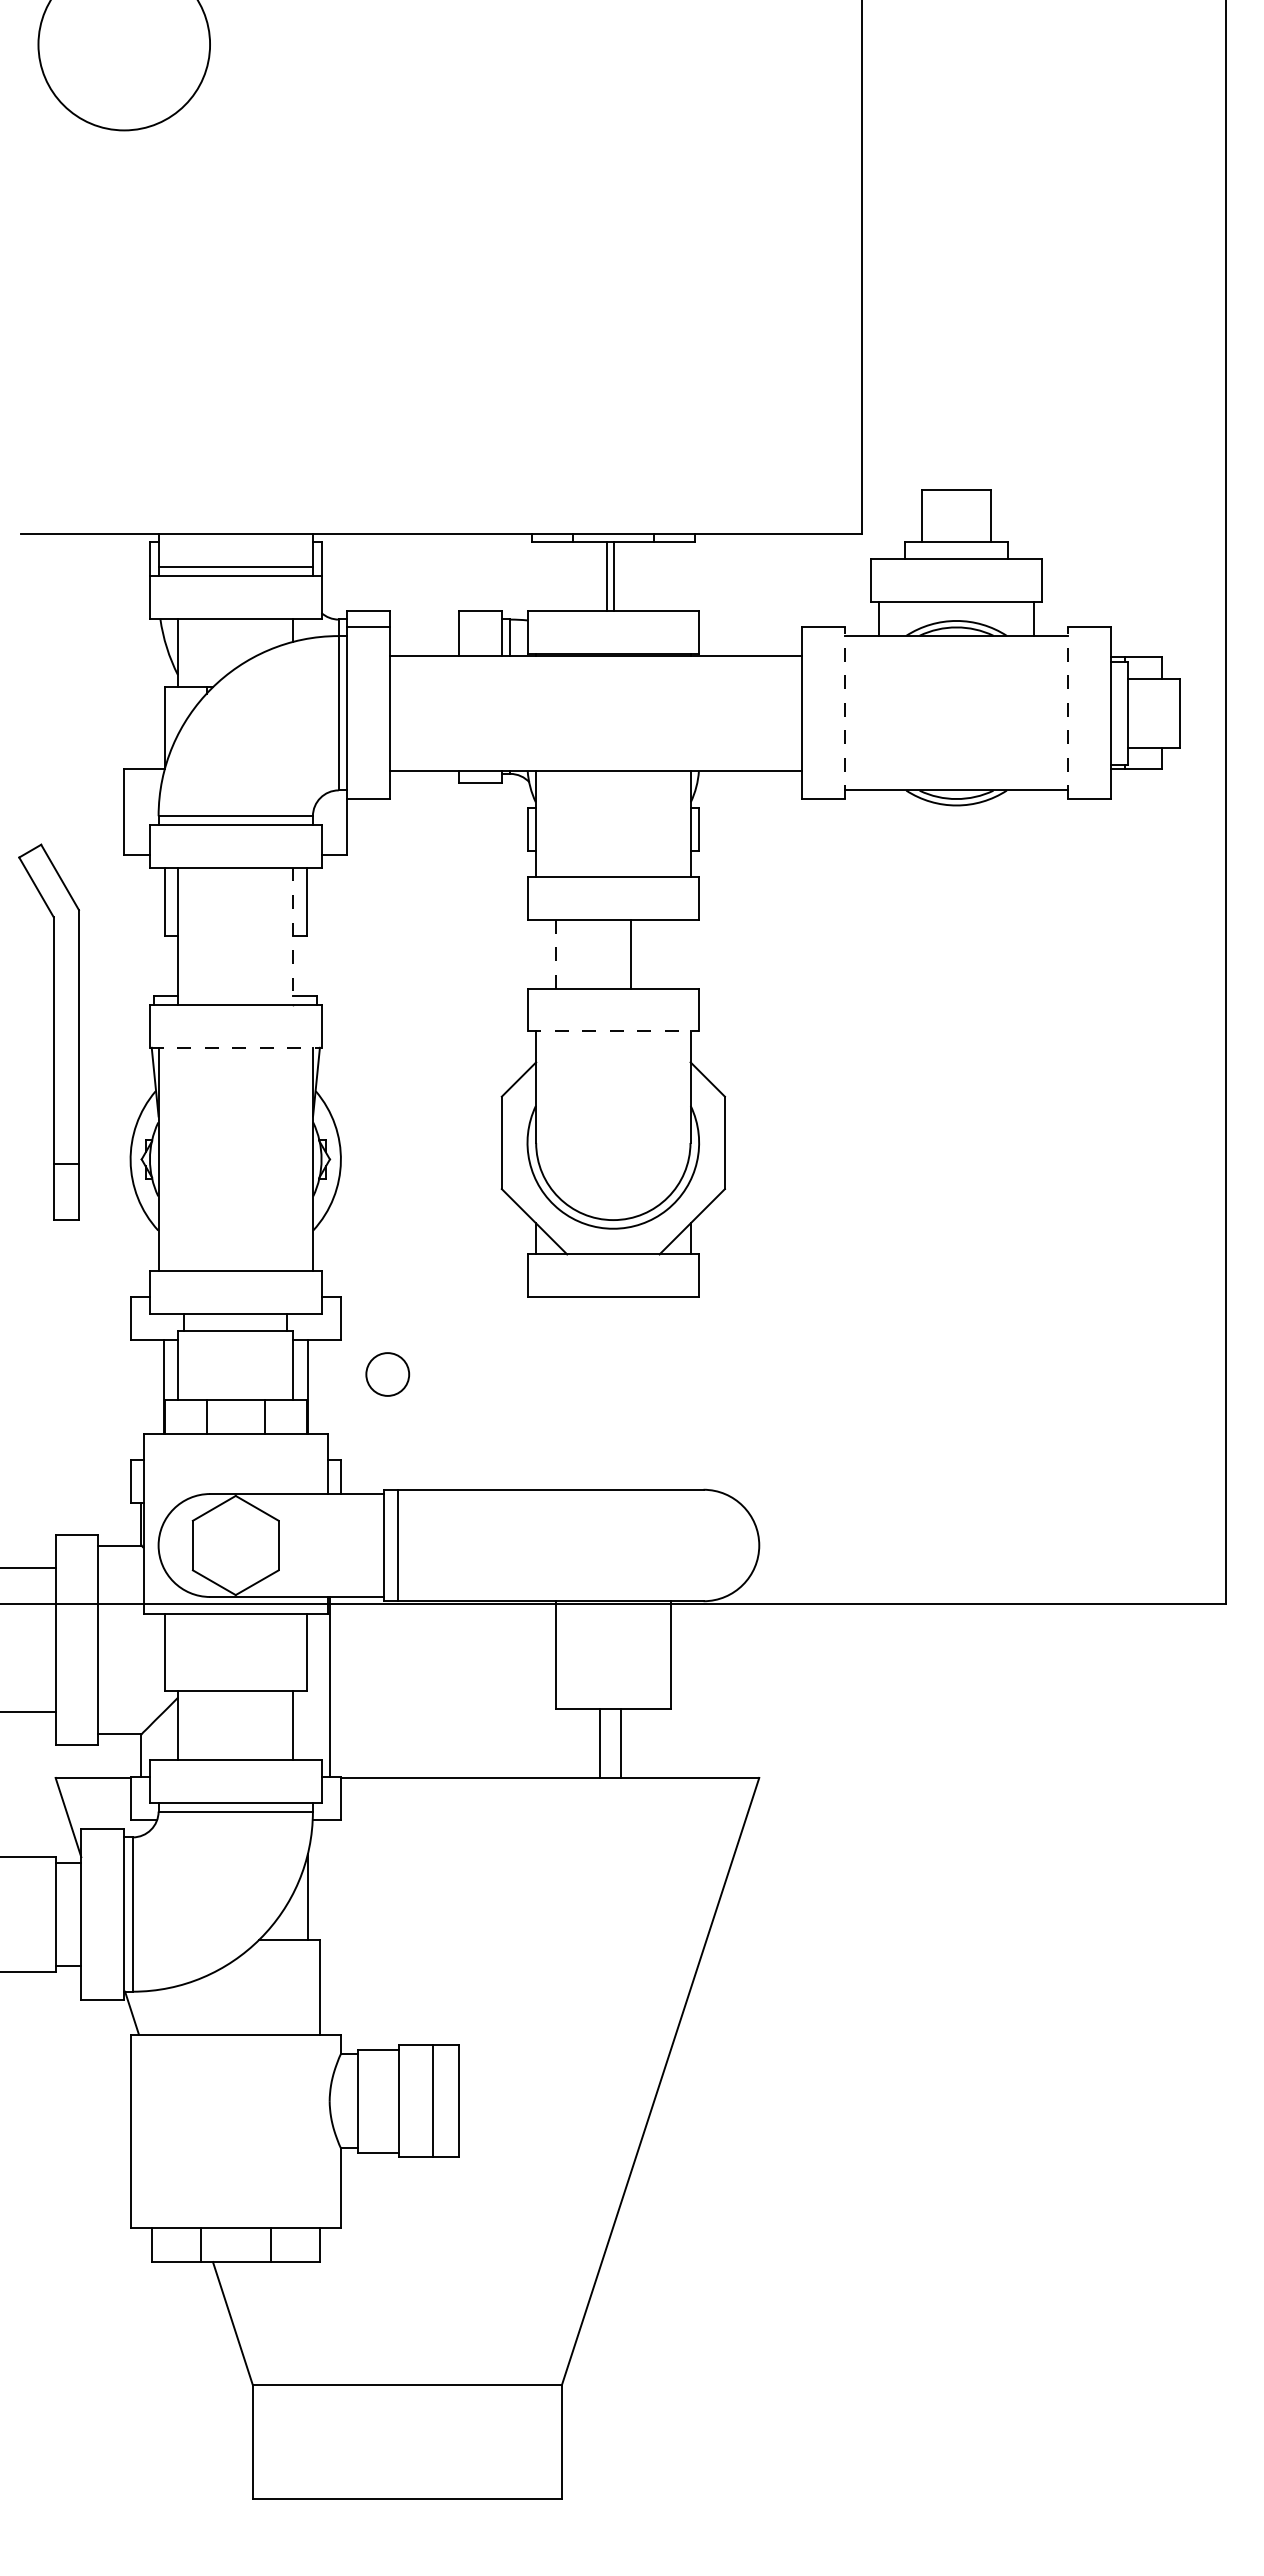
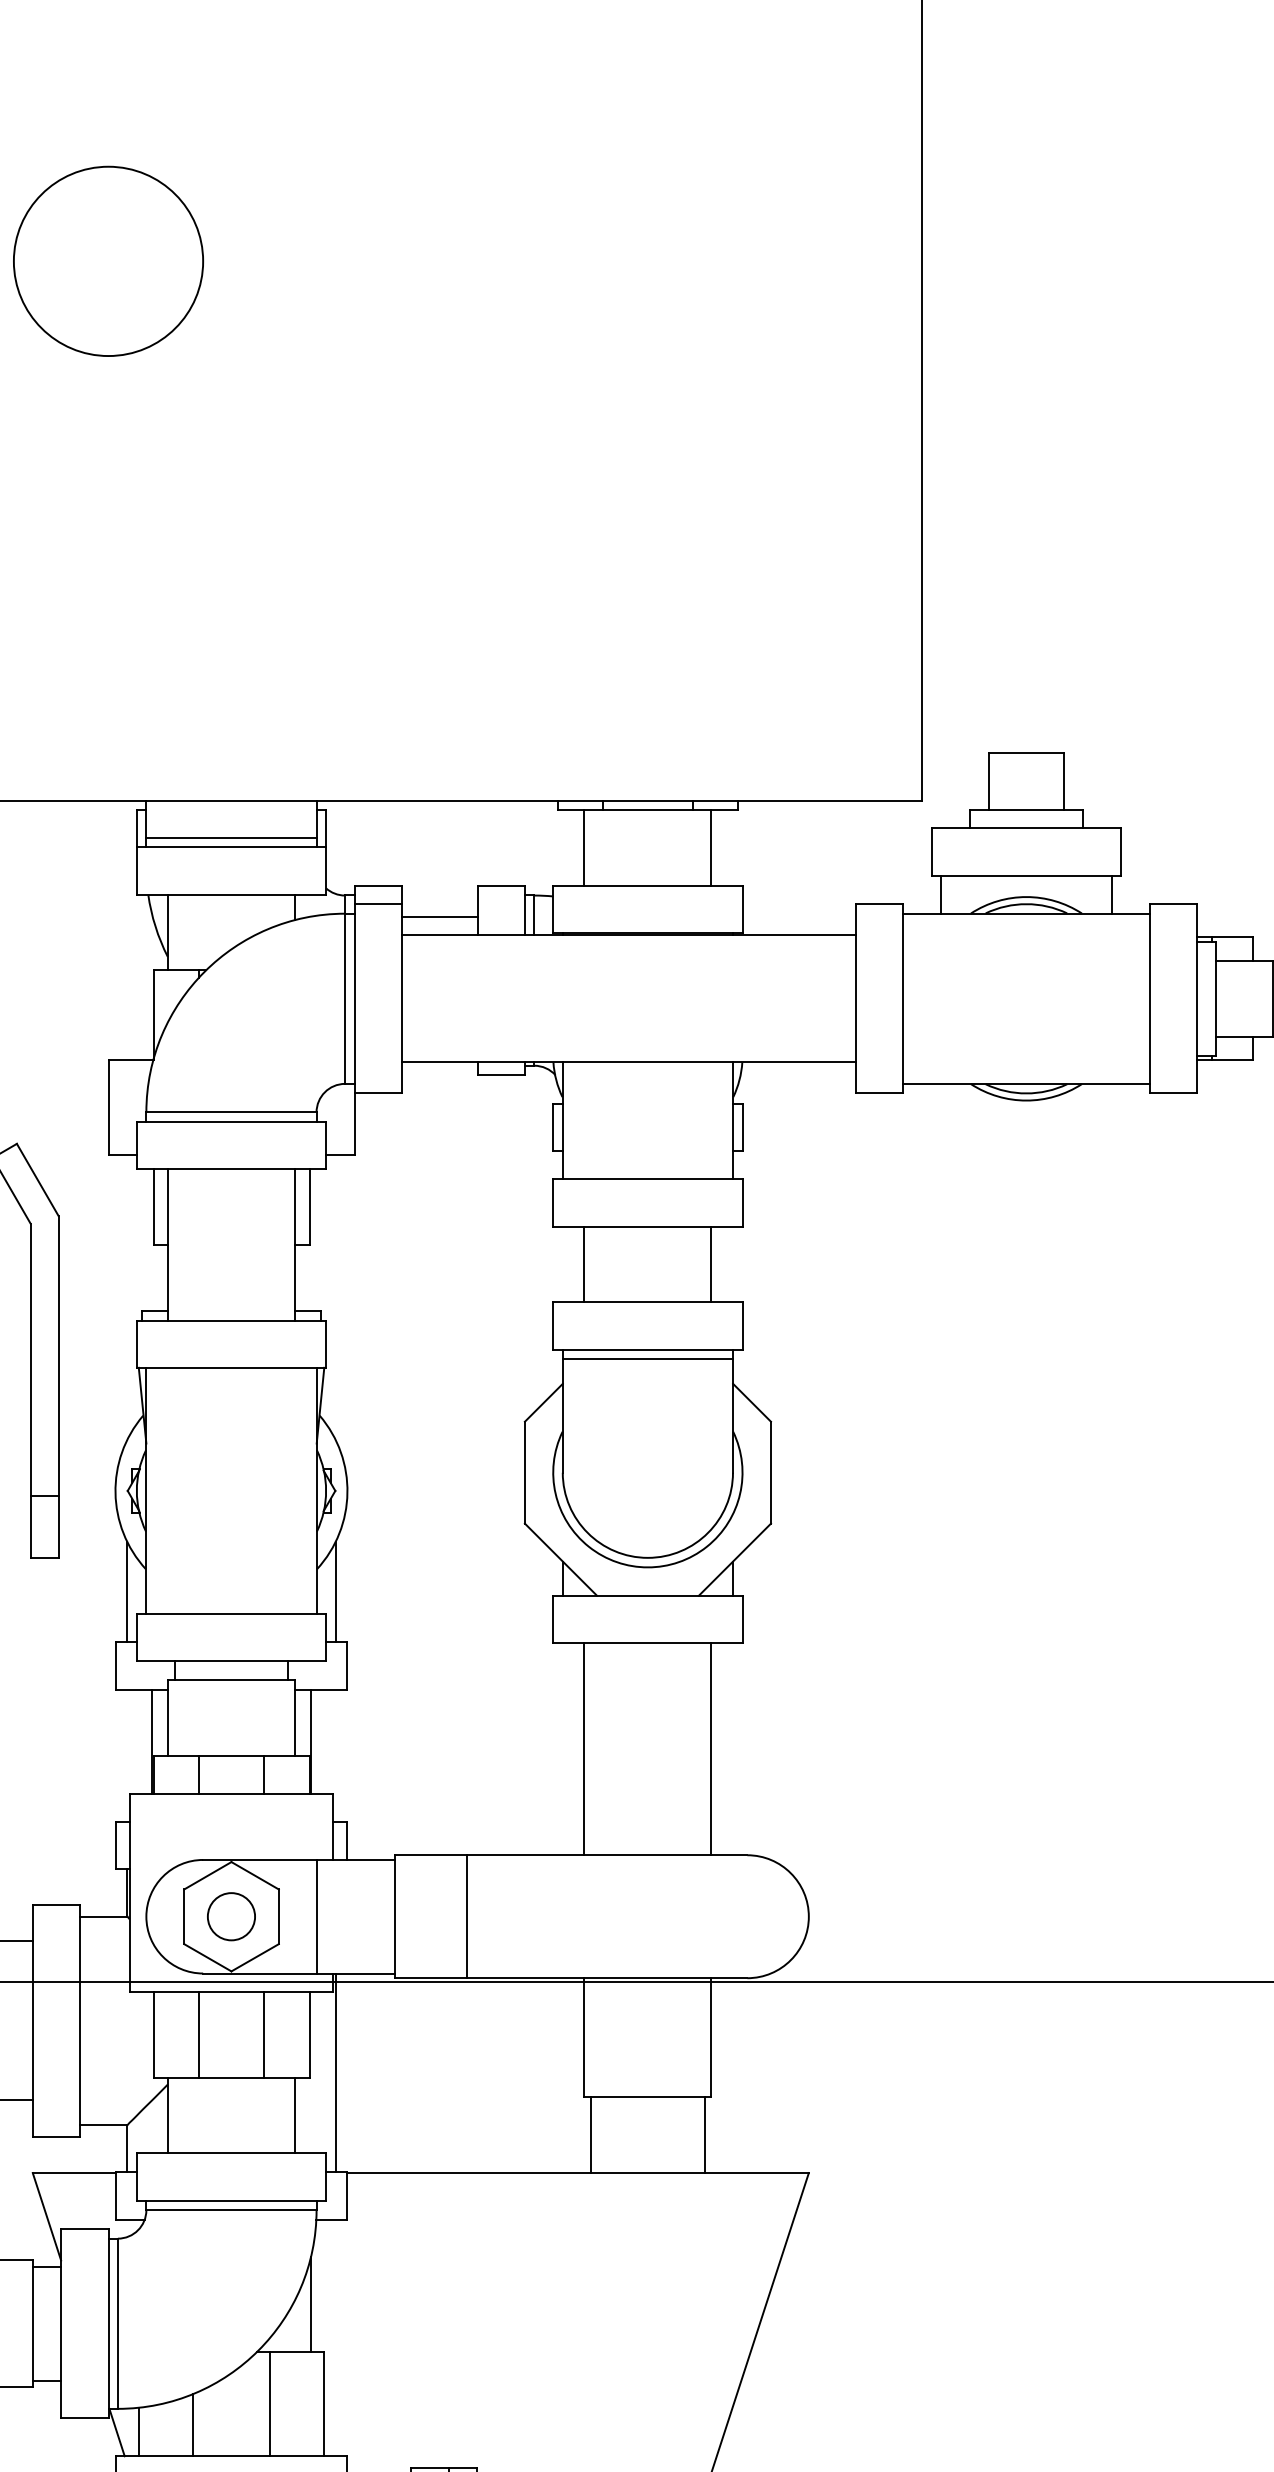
line: (606, 576) -> (584, 848), moved
line: (613, 576) -> (710, 848), moved
line: (424, 639) -> (439, 917), added
line: (845, 713) -> (903, 999), dashed -> solid
line: (1068, 713) -> (1149, 999), dashed -> solid
line: (293, 936) -> (295, 1245), dashed -> solid
line: (630, 953) -> (710, 1263), moved
line: (555, 954) -> (584, 1264), dashed -> solid
line: (613, 1031) -> (648, 1349), dashed -> solid
line: (613, 1040) -> (648, 1359), added
line: (235, 1047) -> (231, 1367), dashed -> solid
line: (141, 1250) -> (127, 1591), added
line: (330, 1250) -> (335, 1591), added
circle: (387, 1374) -> (231, 1916), moved
line: (555, 1393) -> (584, 1749), added
line: (670, 1393) -> (710, 1749), added
line: (313, 1545) -> (317, 1916), added
line: (398, 1545) -> (467, 1916), moved
line: (206, 1652) -> (199, 2034), added
line: (264, 1652) -> (263, 2034), added
line: (599, 1743) -> (590, 2135), moved
line: (620, 1743) -> (704, 2135), moved
line: (270, 1987) -> (269, 2404), added
line: (201, 2006) -> (193, 2425), added
line: (152, 2012) -> (139, 2431), added

